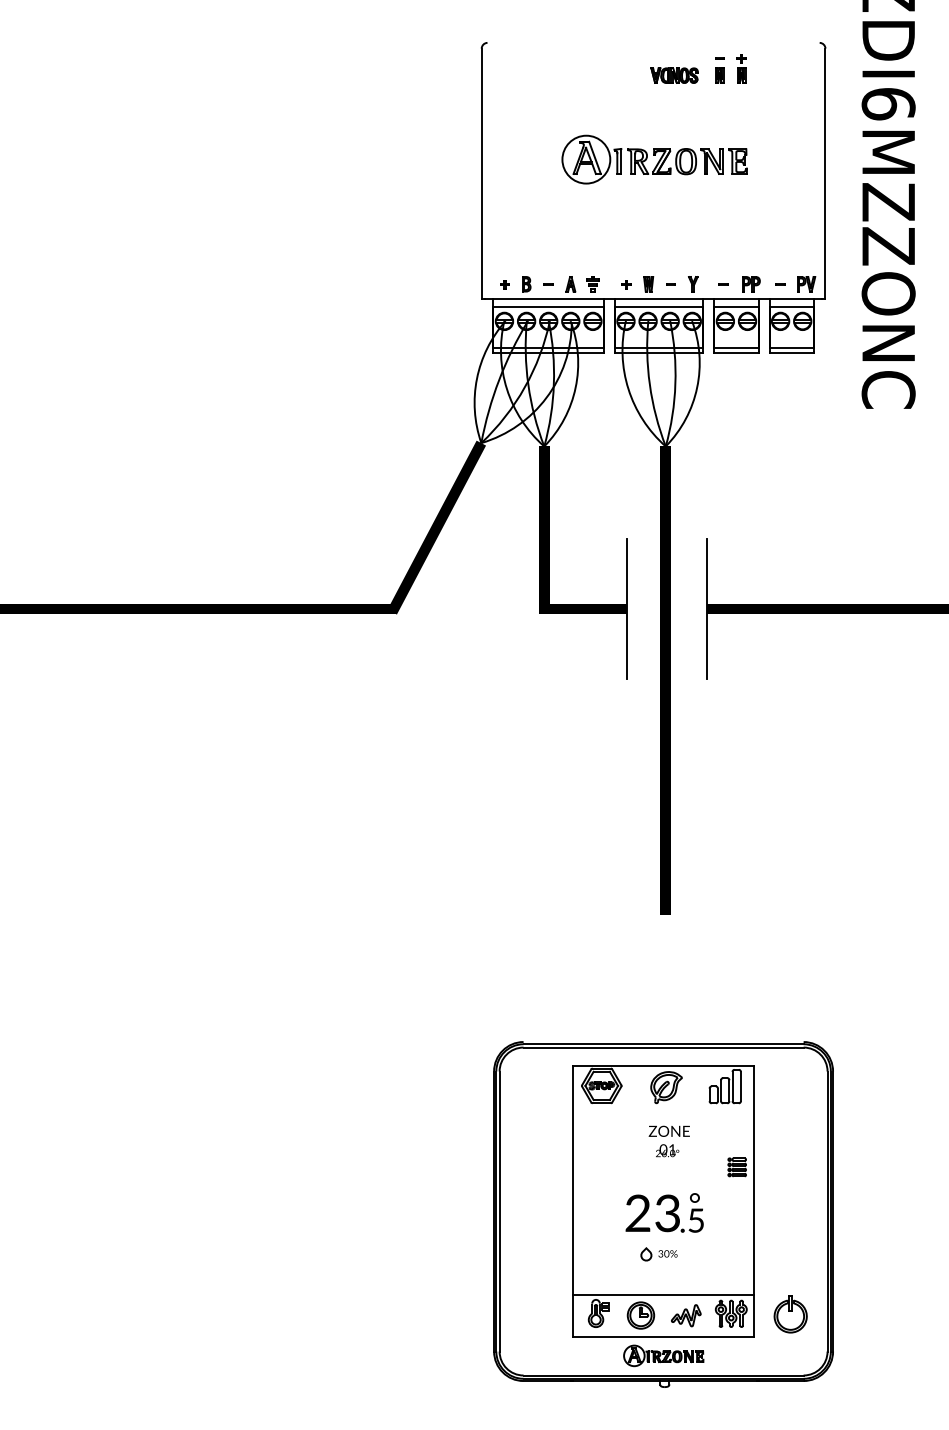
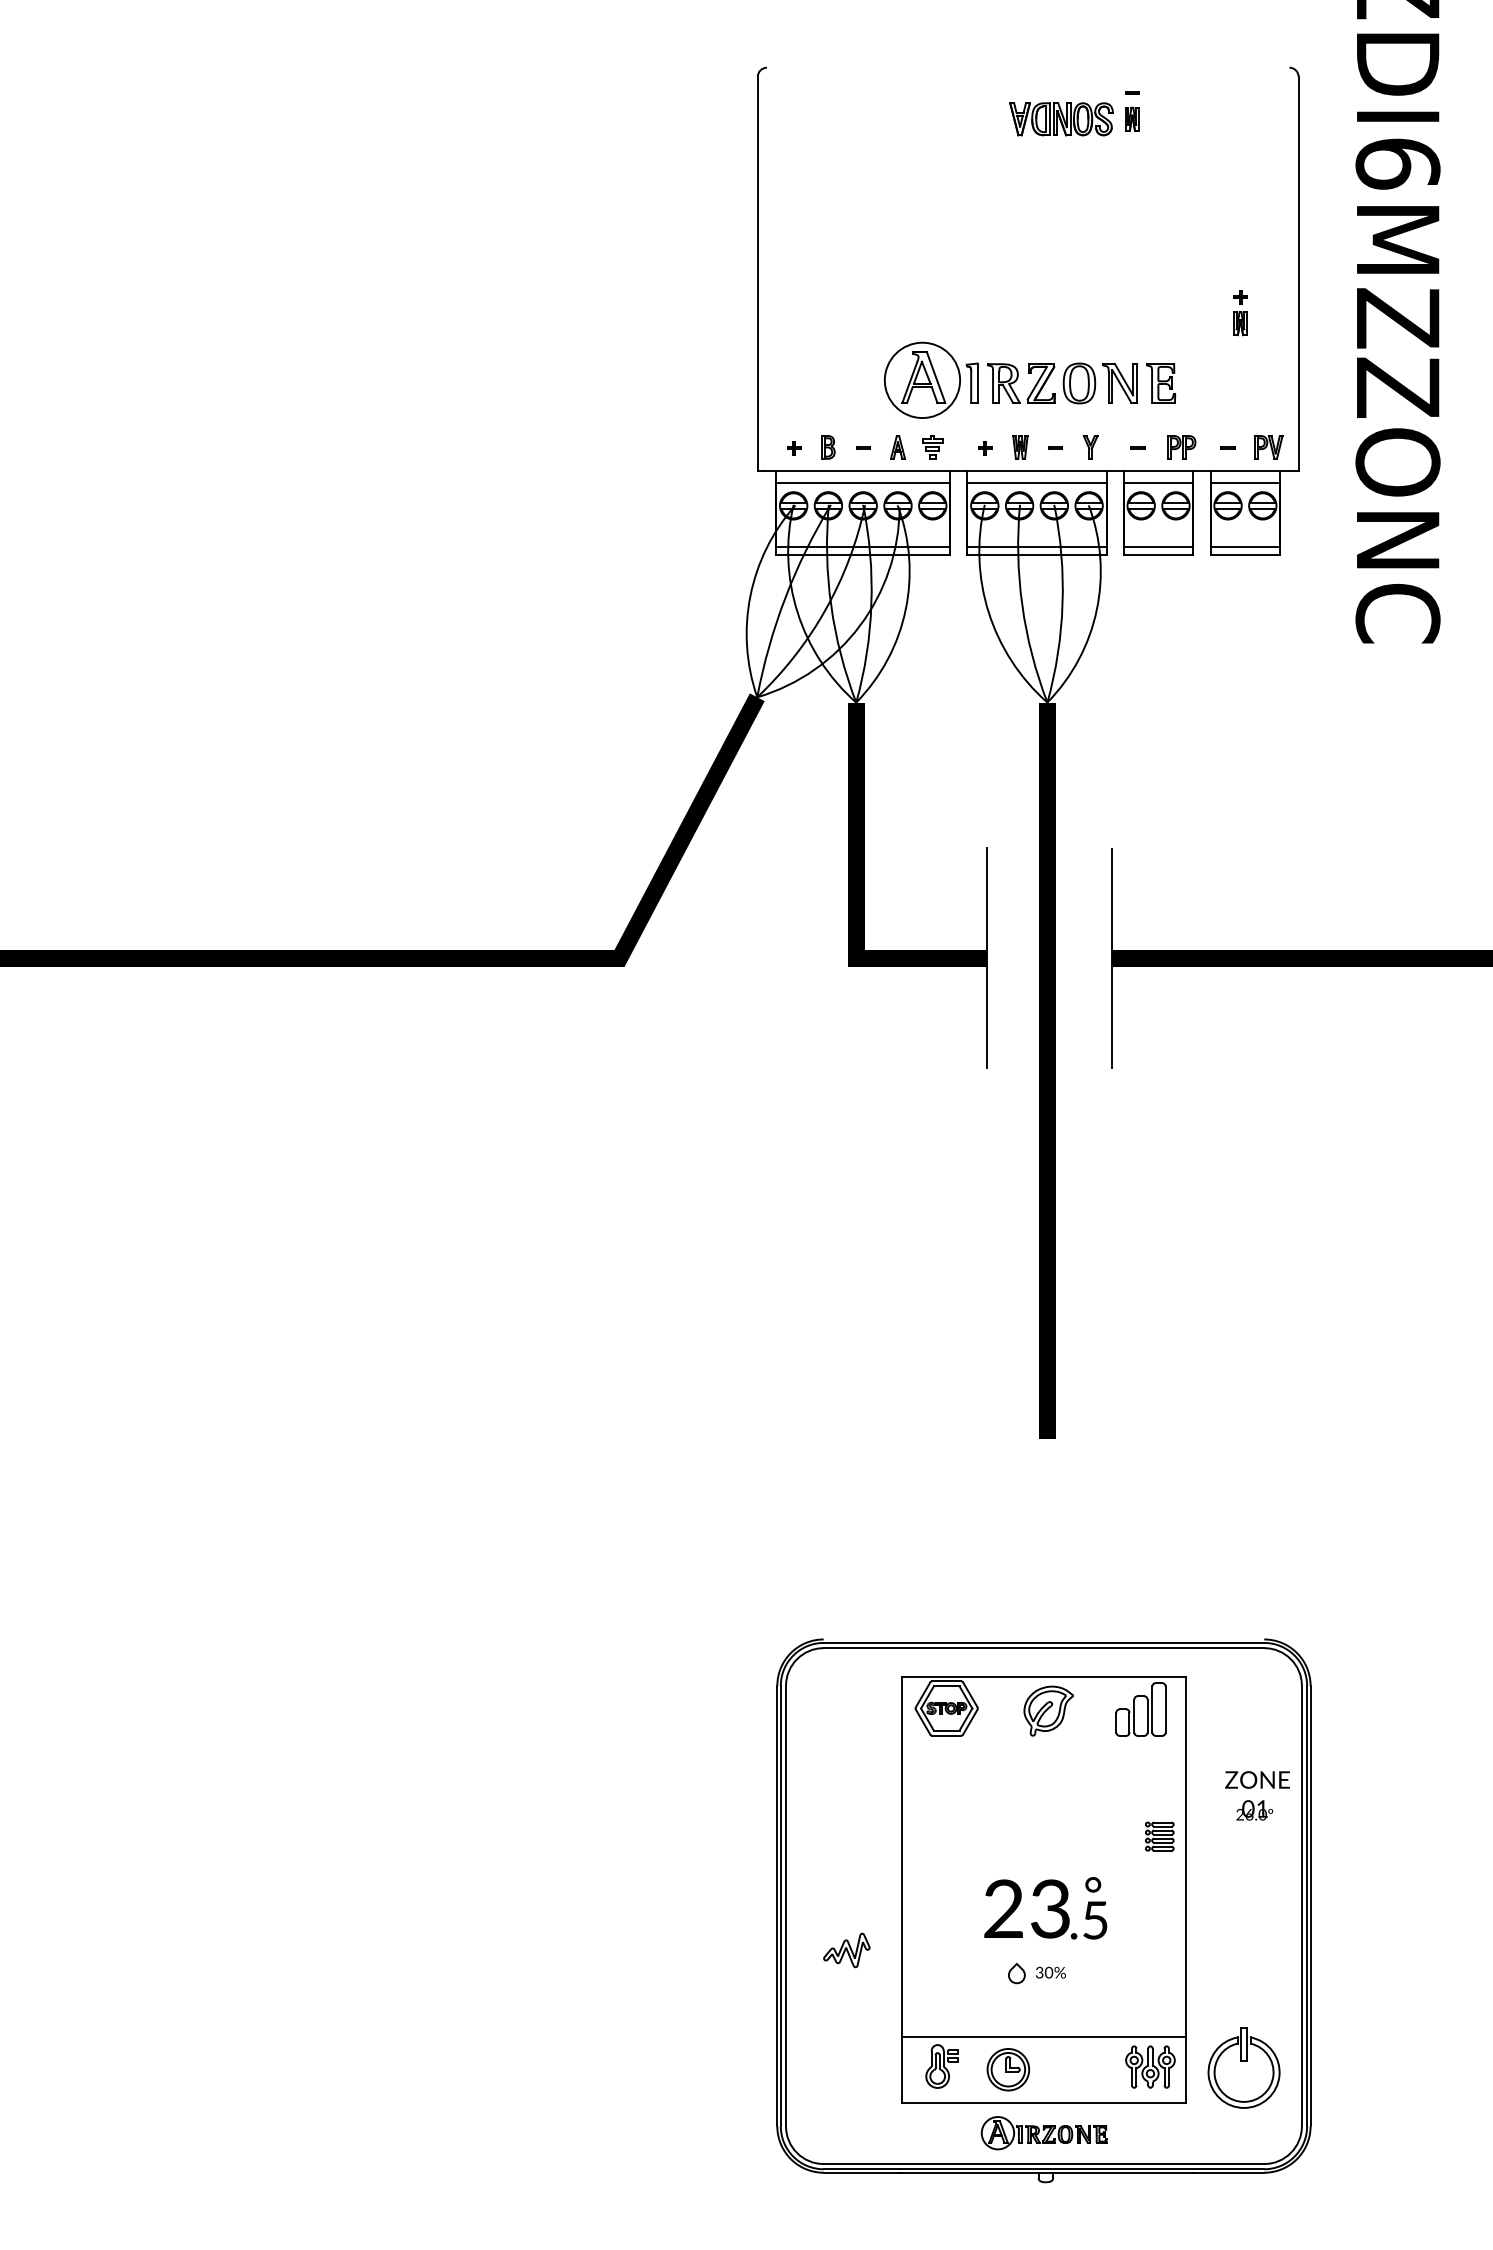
part: (741, 68) -> (1240, 312), moved
part: (674, 75) -> (1061, 119), size x1.4
part: (654, 159) -> (1029, 380), moved
text: (668, 1141) -> (1256, 1795), moved
part: (790, 1314) -> (1243, 2068), size x1.4
part: (686, 1315) -> (847, 1950), moved

